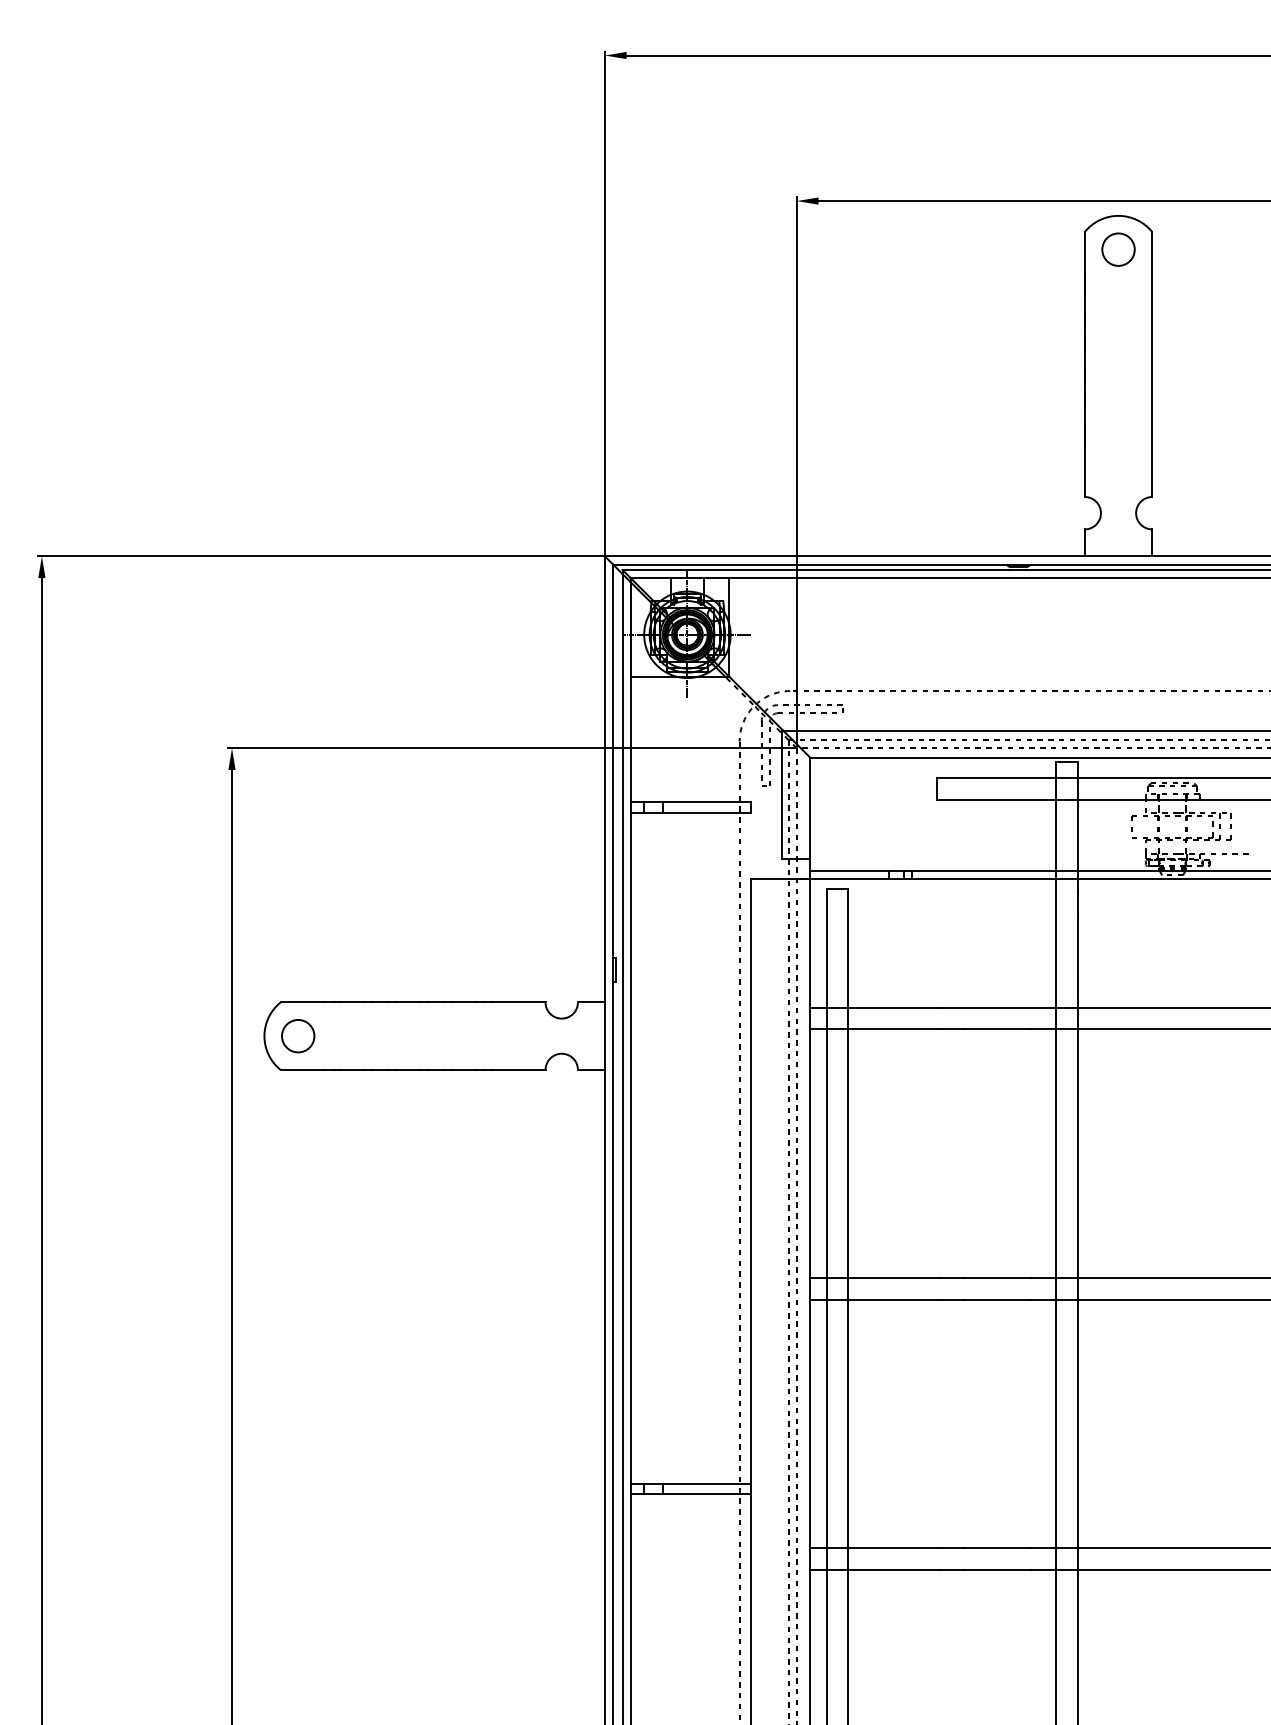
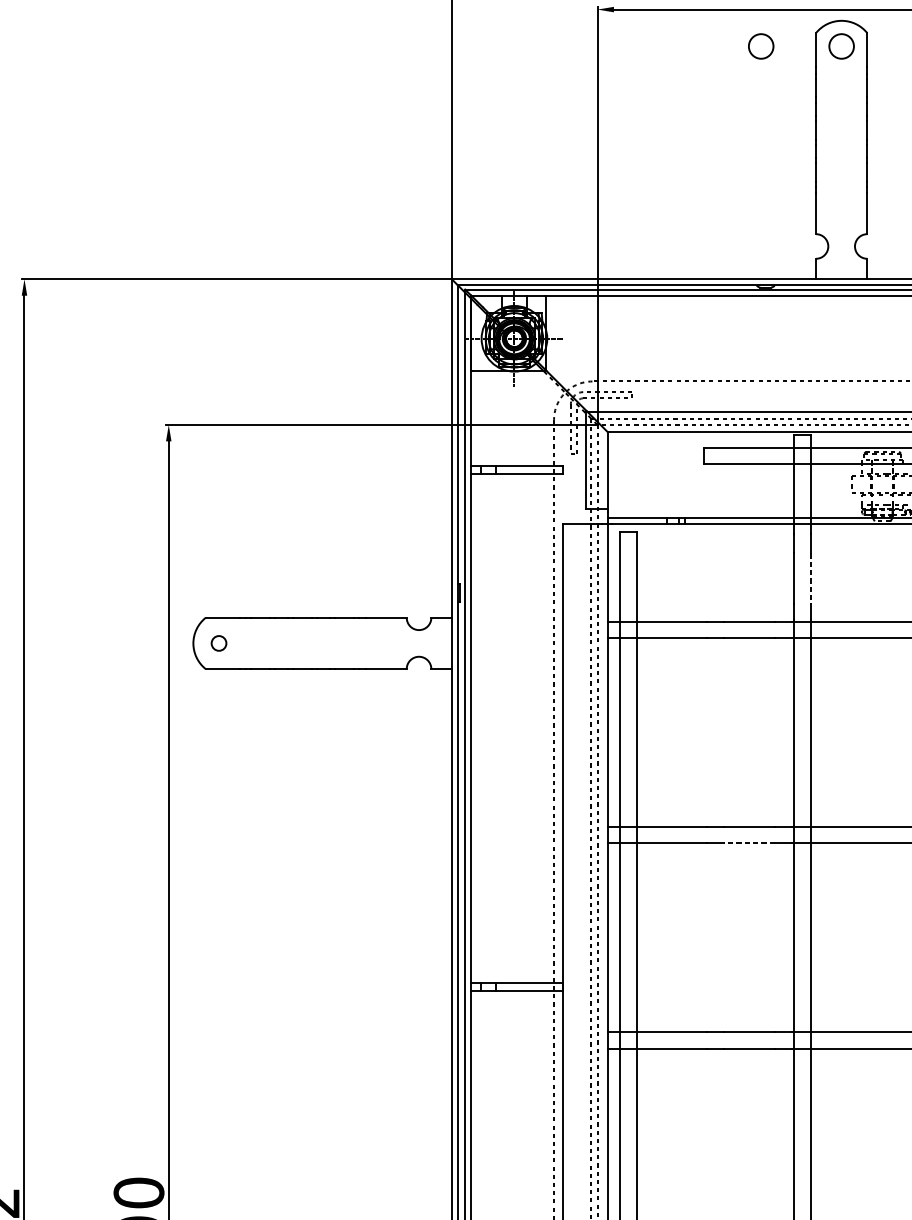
circle: (1012, 249) -> (761, 46), added
line: (1078, 950) -> (811, 578), solid -> dashed
circle: (298, 1035) -> (219, 642), size x0.6
line: (997, 1299) -> (749, 843), solid -> dashed

